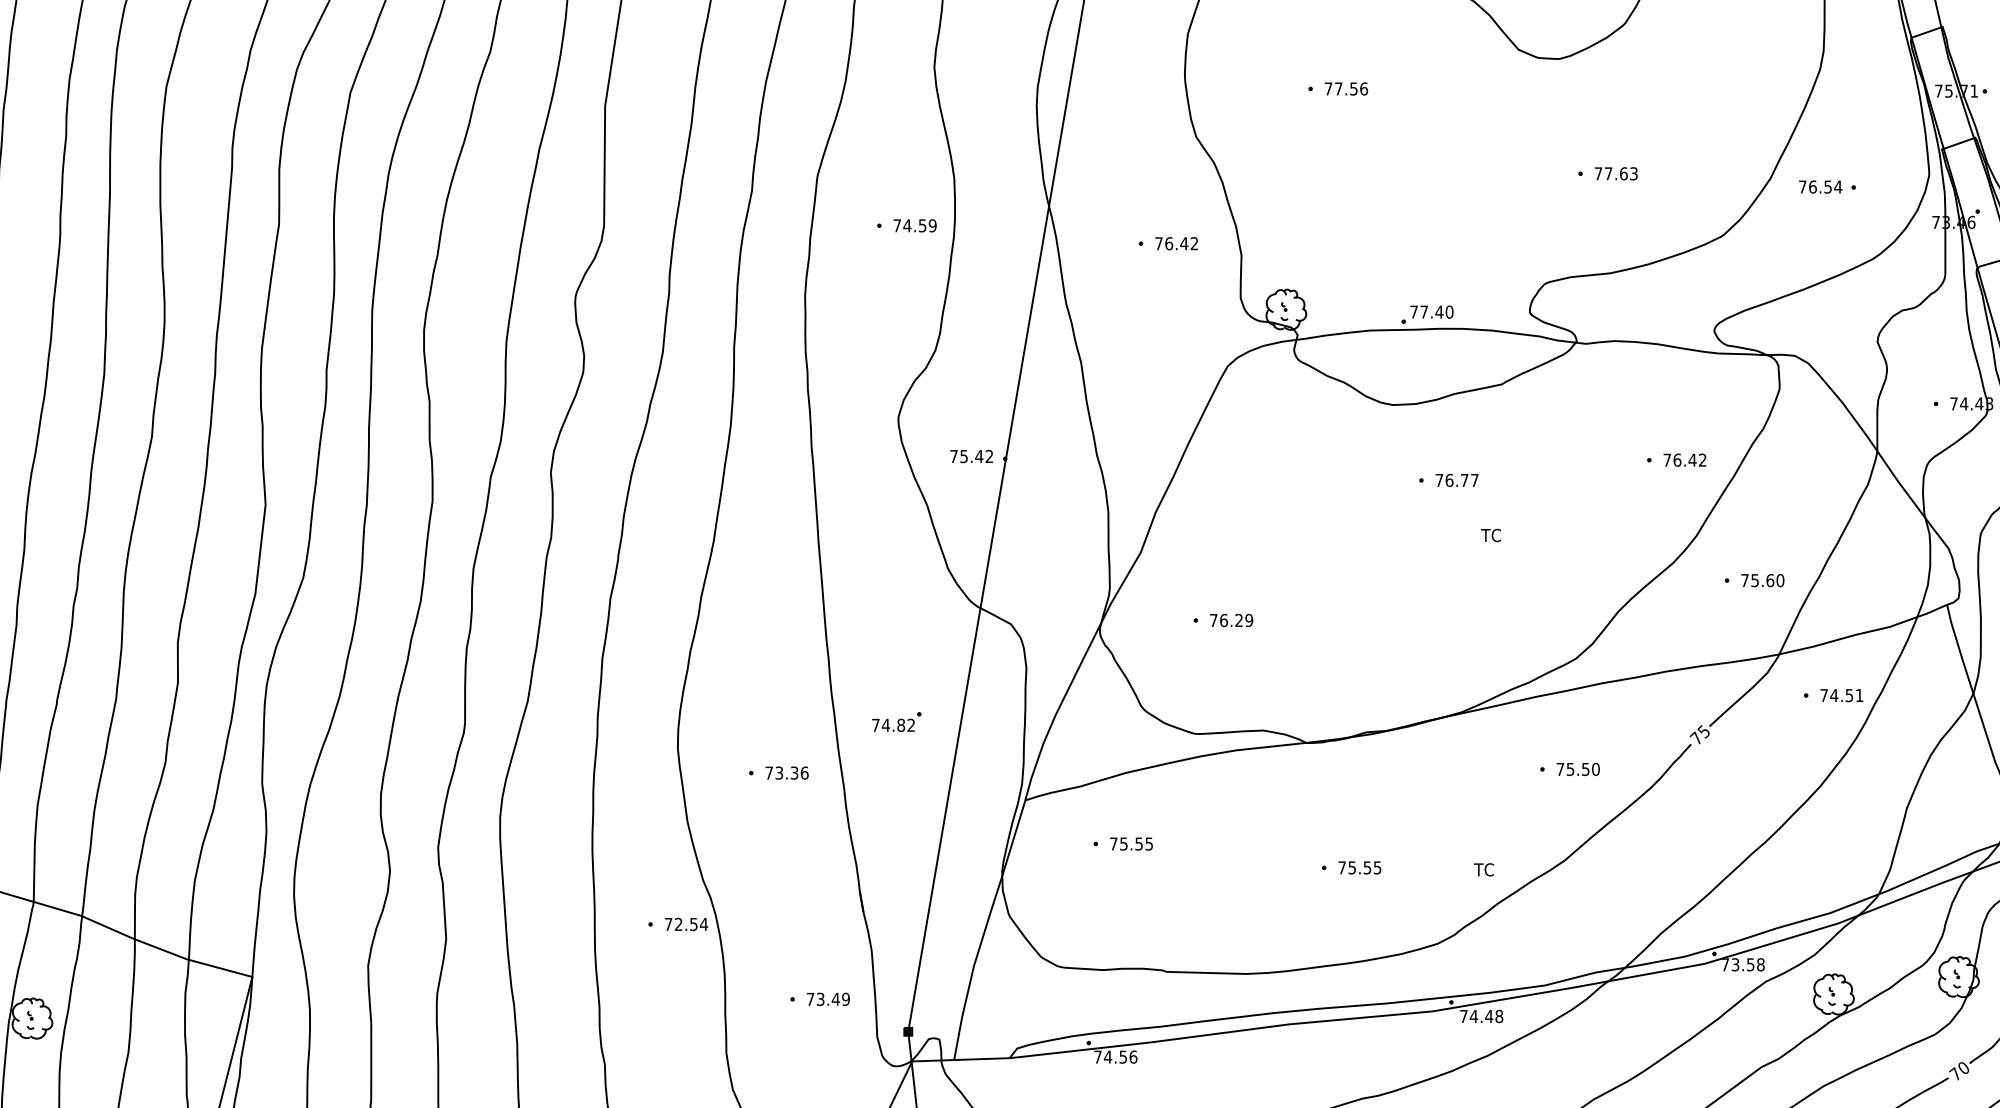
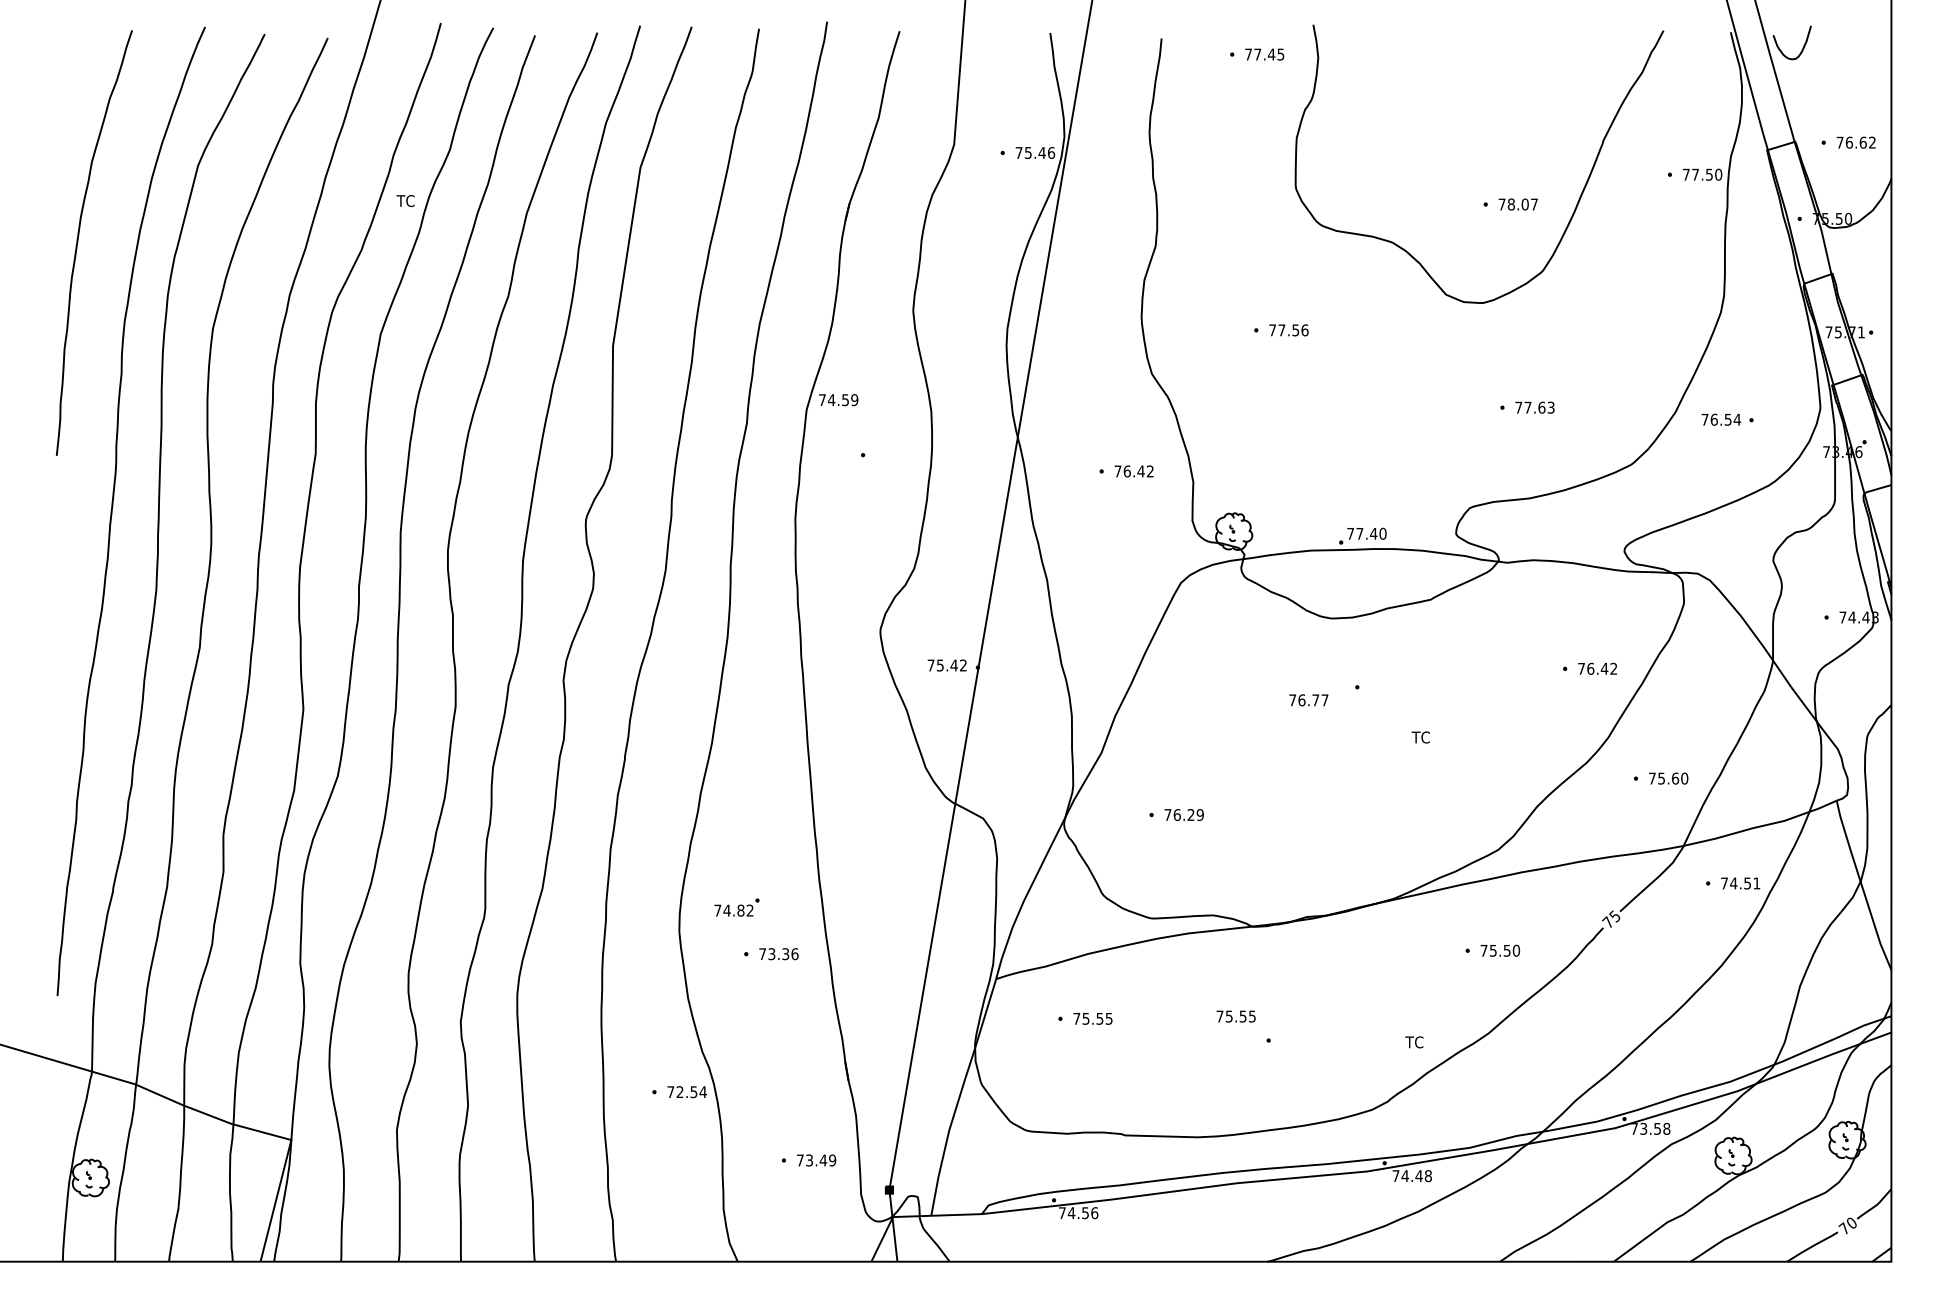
text: (914, 226) -> (838, 400), moved
text: (1456, 480) -> (1308, 700), moved
part: (896, 721) -> (736, 907), moved
text: (1359, 867) -> (1235, 1016), moved

